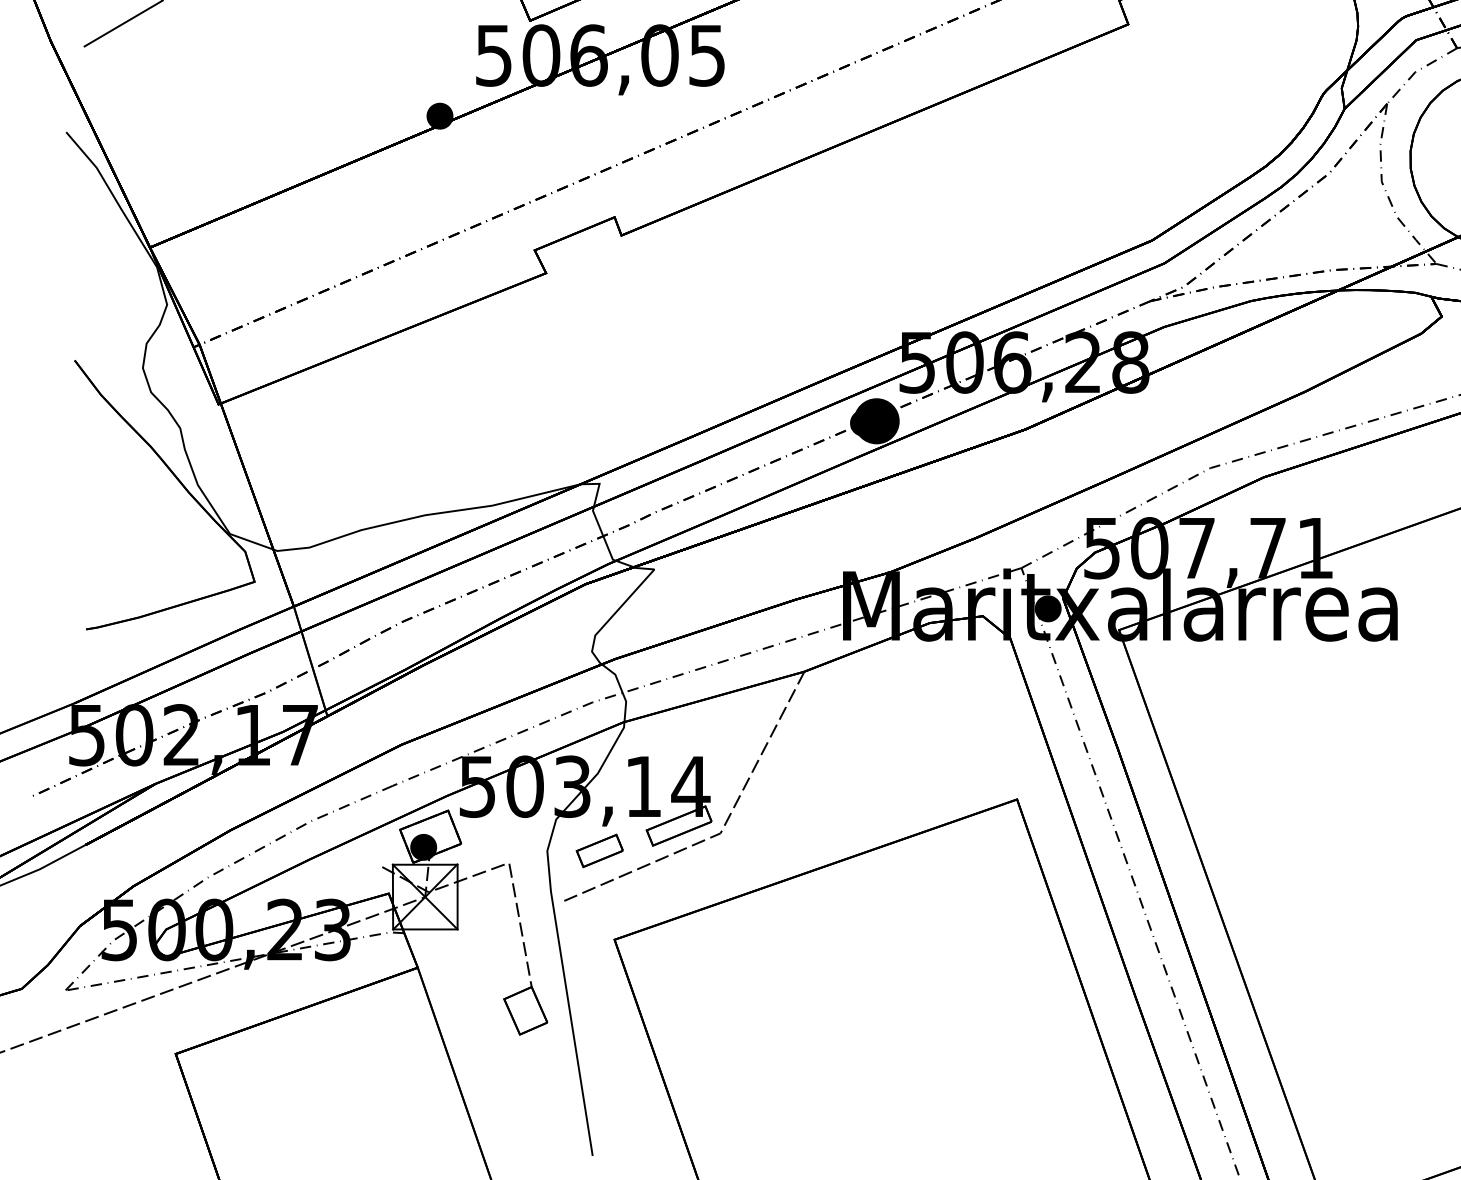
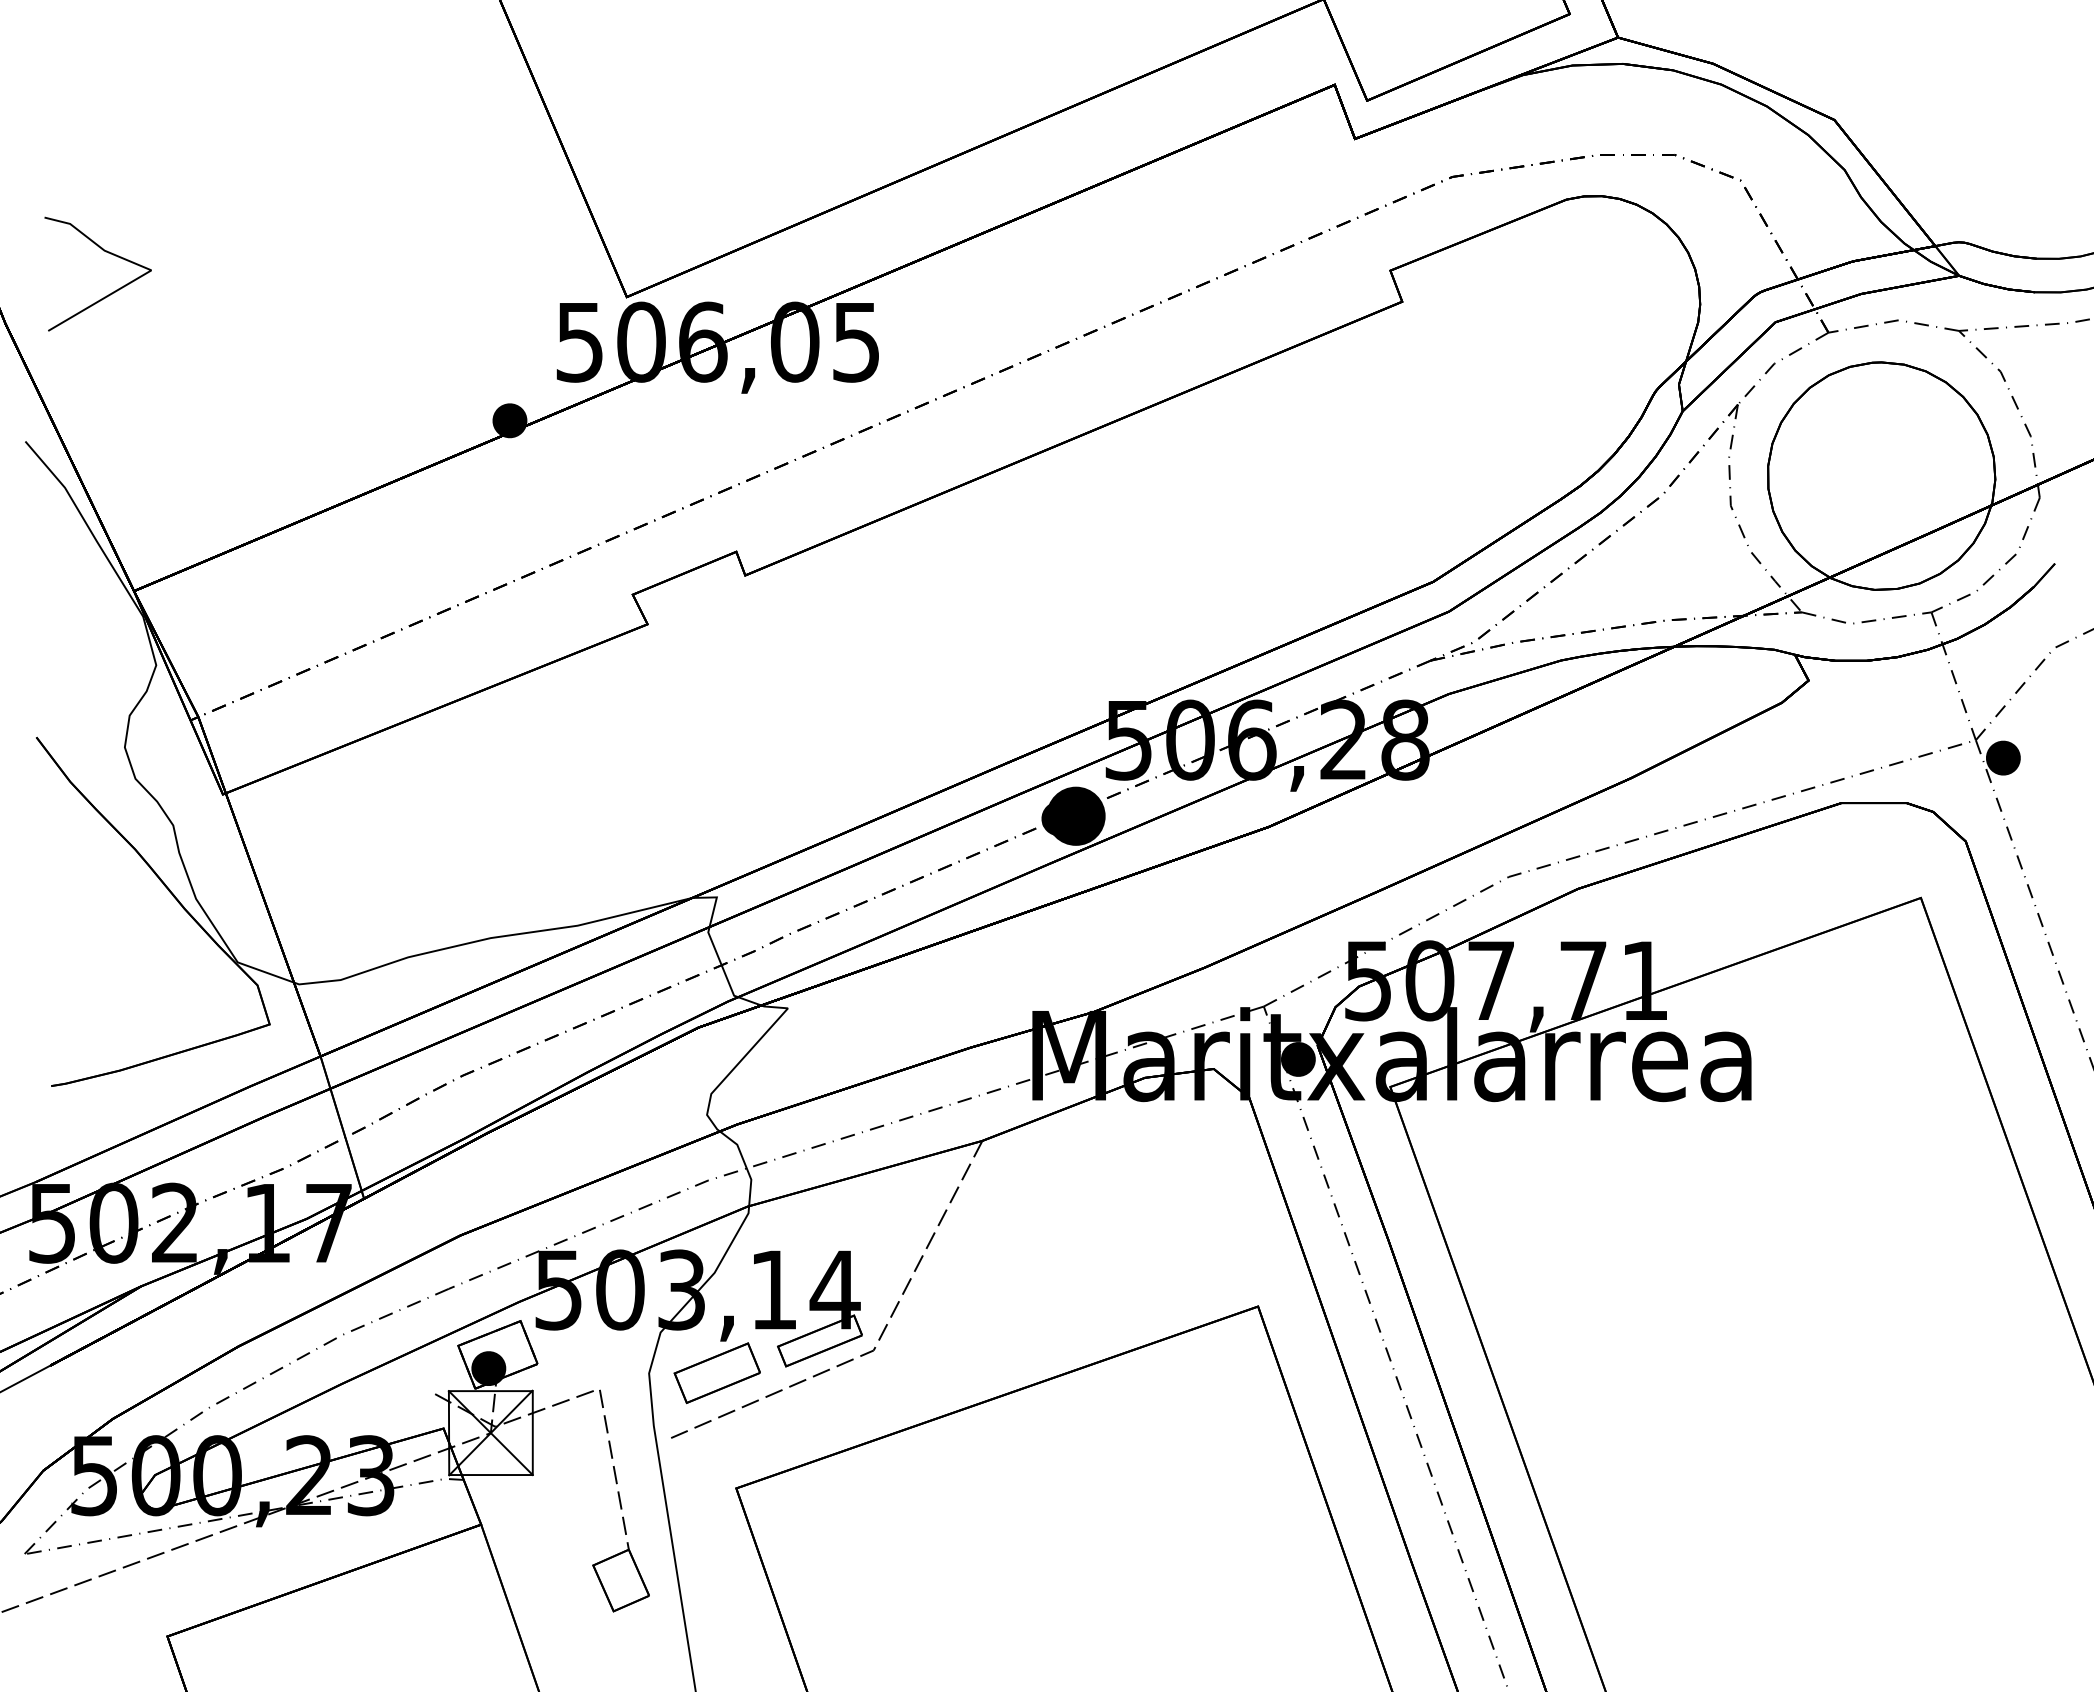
part: (599, 851) -> (716, 1373), size x1.43

